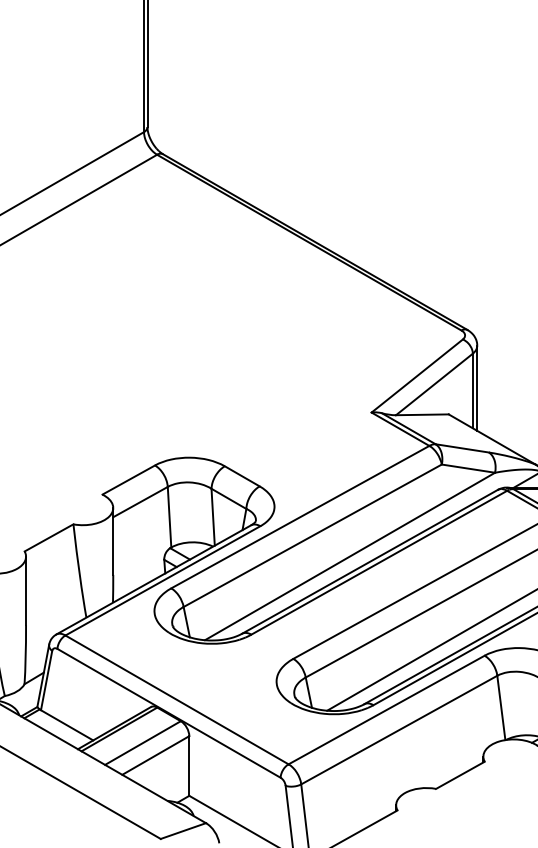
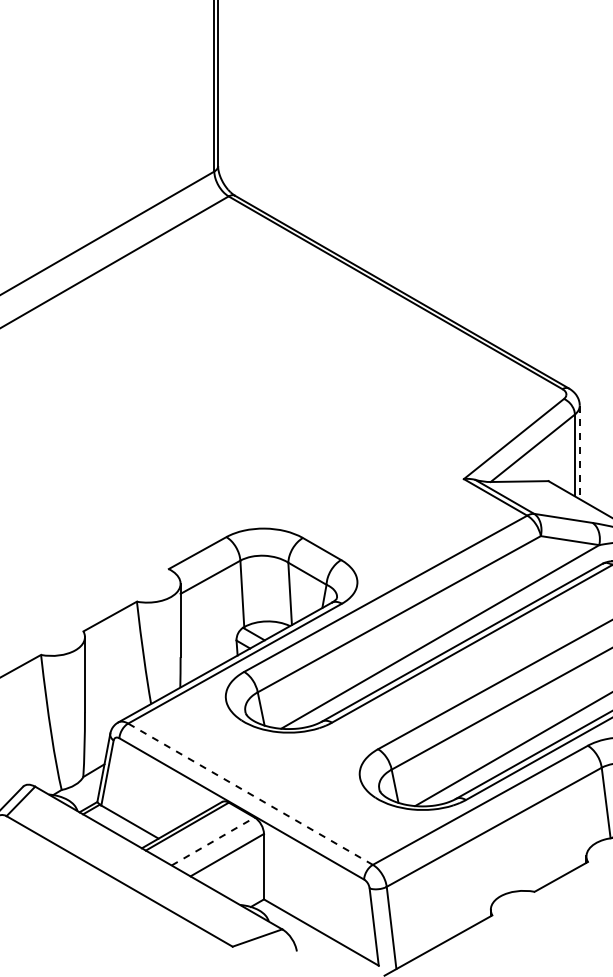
line: (477, 388) -> (579, 452), solid -> dashed
line: (177, 699) -> (250, 793), solid -> dashed
line: (143, 743) -> (213, 841), solid -> dashed

